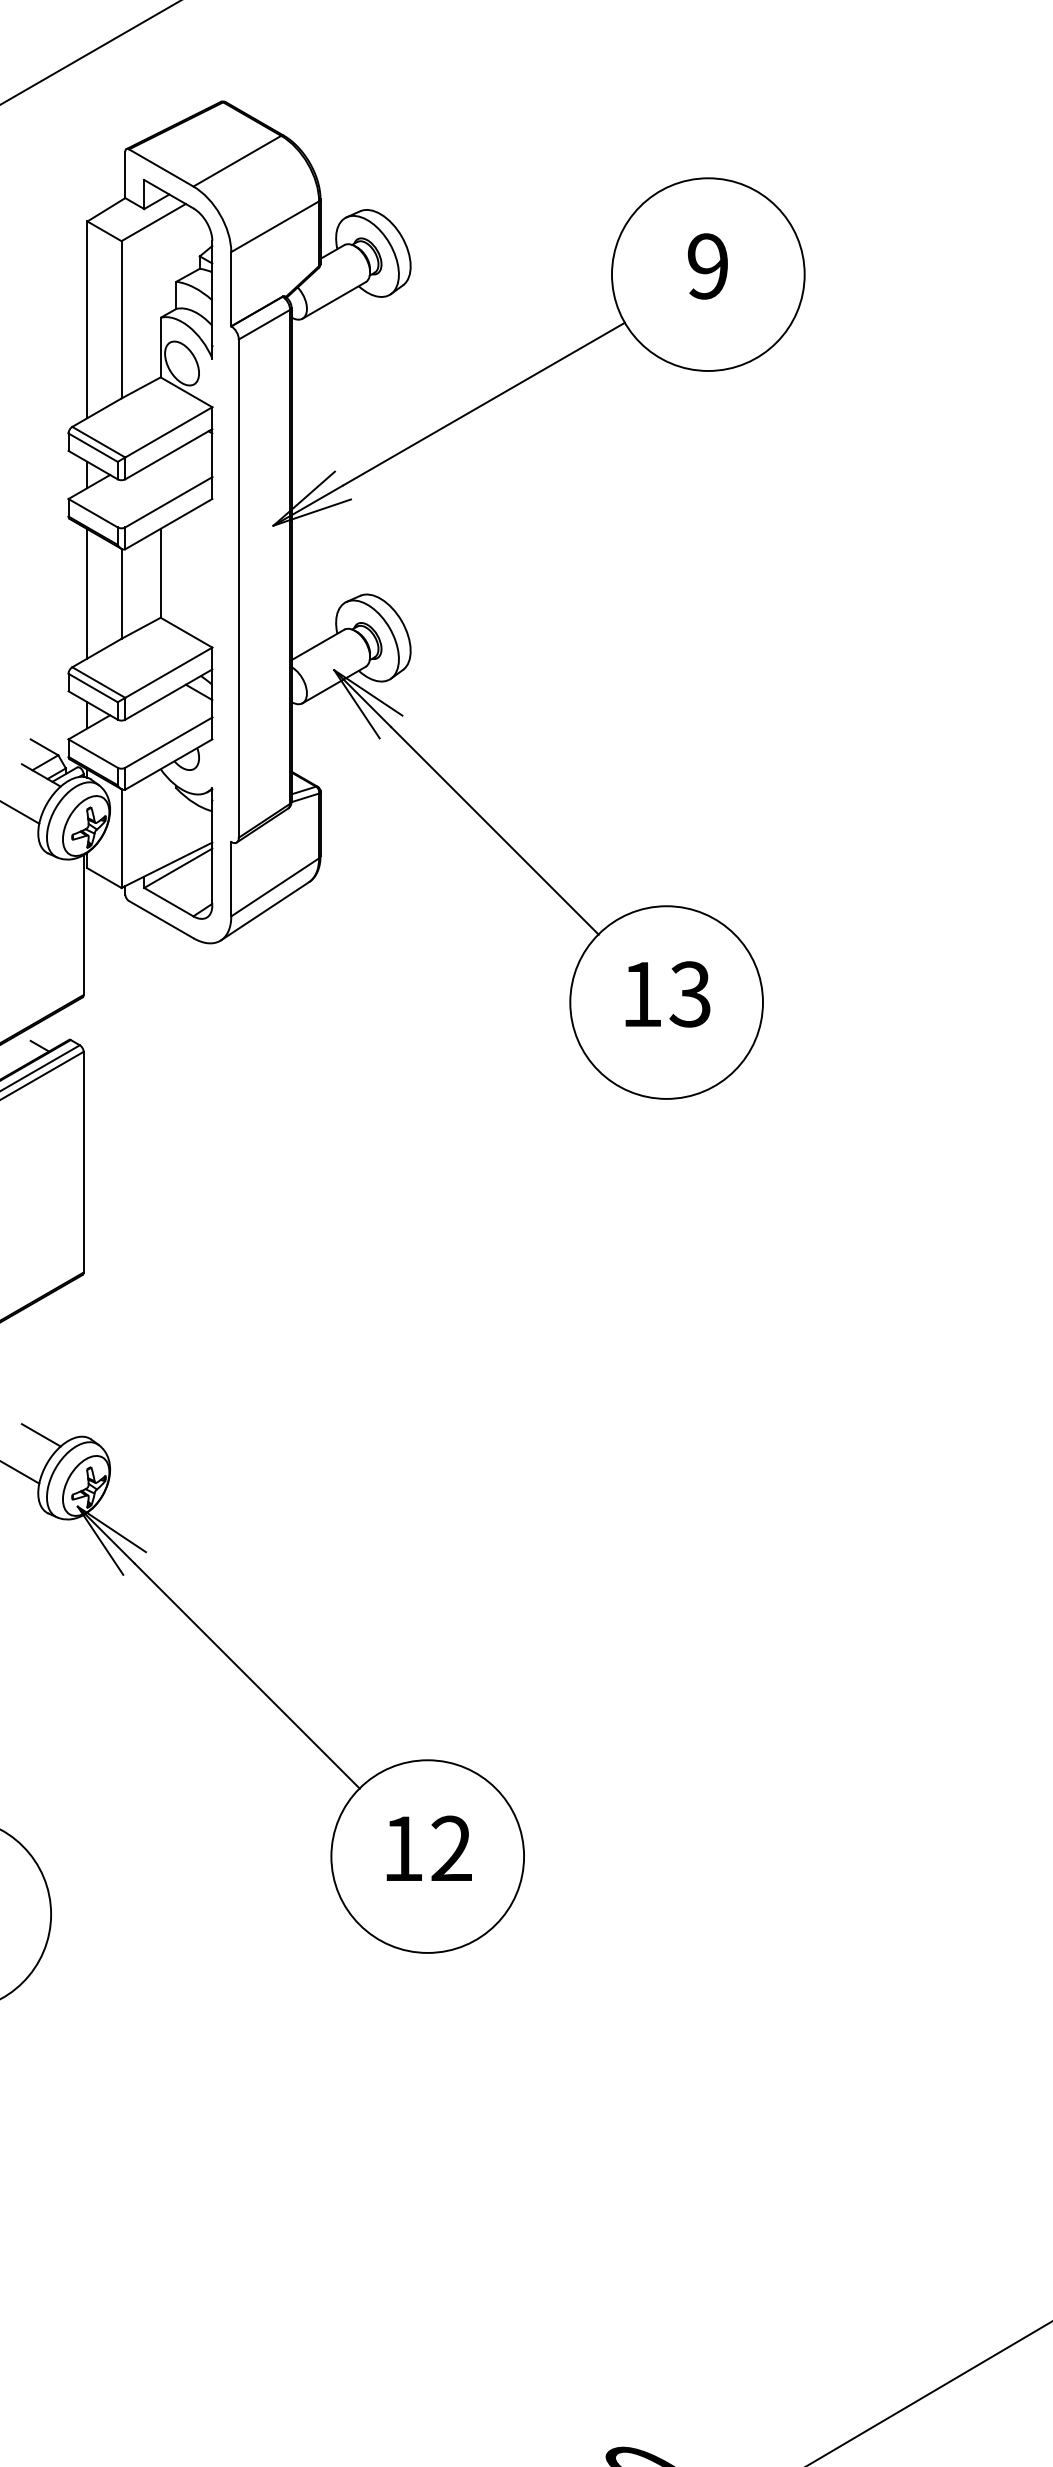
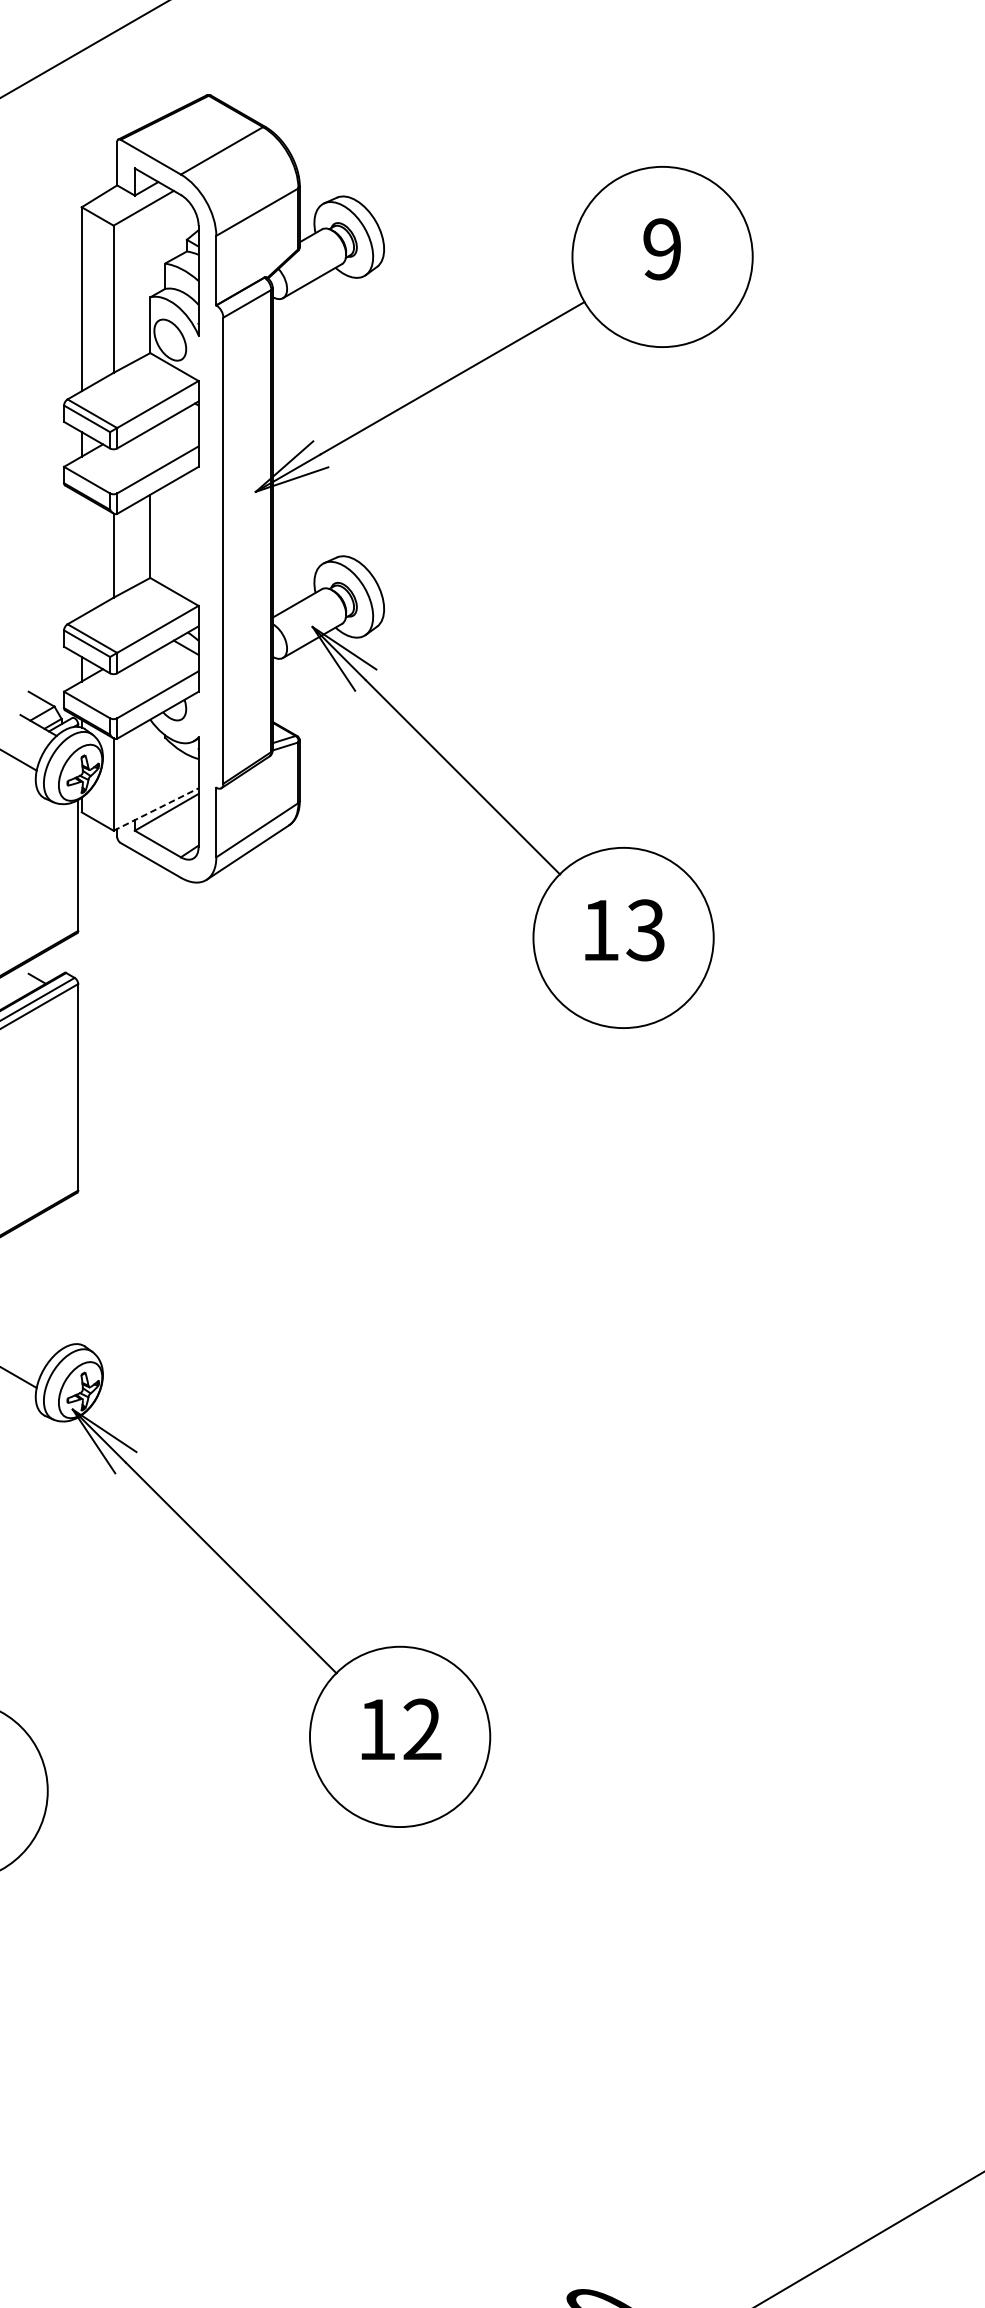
line: (87, 593) -> (81, 555), removed
line: (166, 865) -> (155, 809), solid -> dashed
line: (40, 1435) -> (37, 1342), removed

